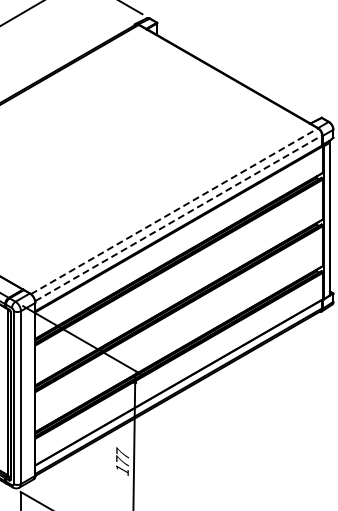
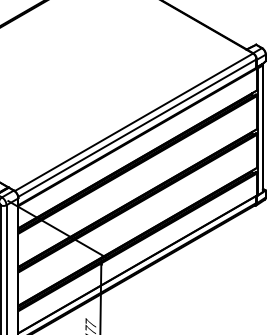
line: (174, 211) -> (133, 122), dashed -> solid
line: (178, 218) -> (137, 128), dashed -> solid

